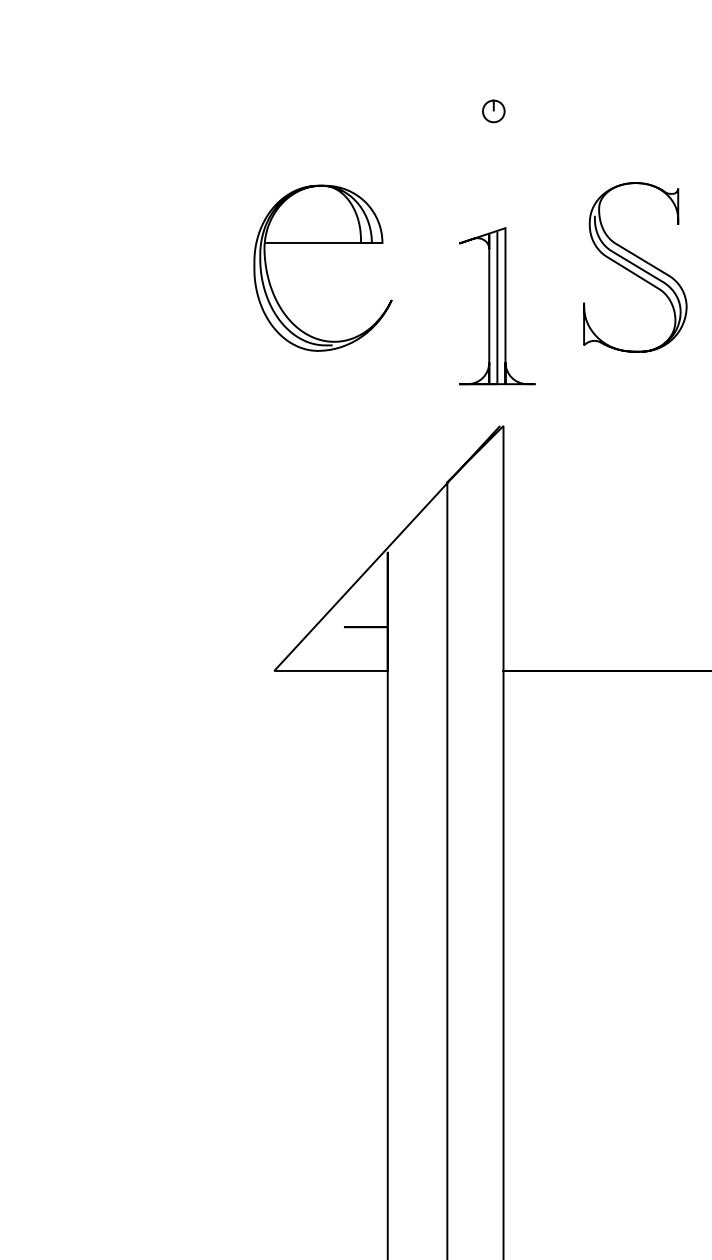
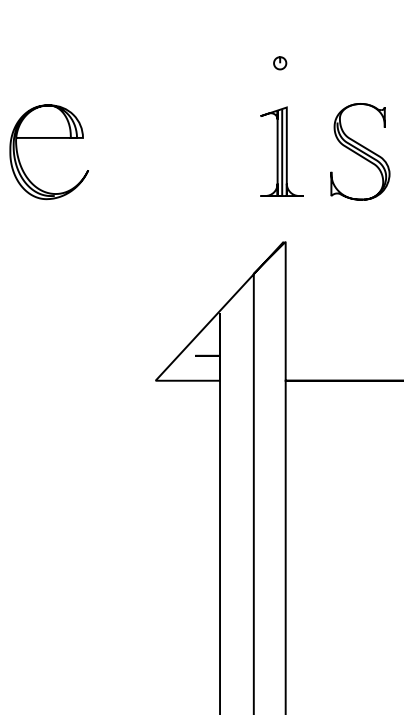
curve: (321, 243) -> (48, 138), moved
part: (496, 305) -> (281, 151), moved

